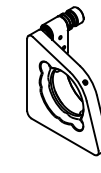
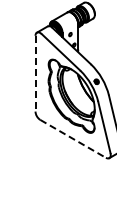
line: (27, 74) -> (35, 73), solid -> dashed
line: (63, 136) -> (73, 138), solid -> dashed

